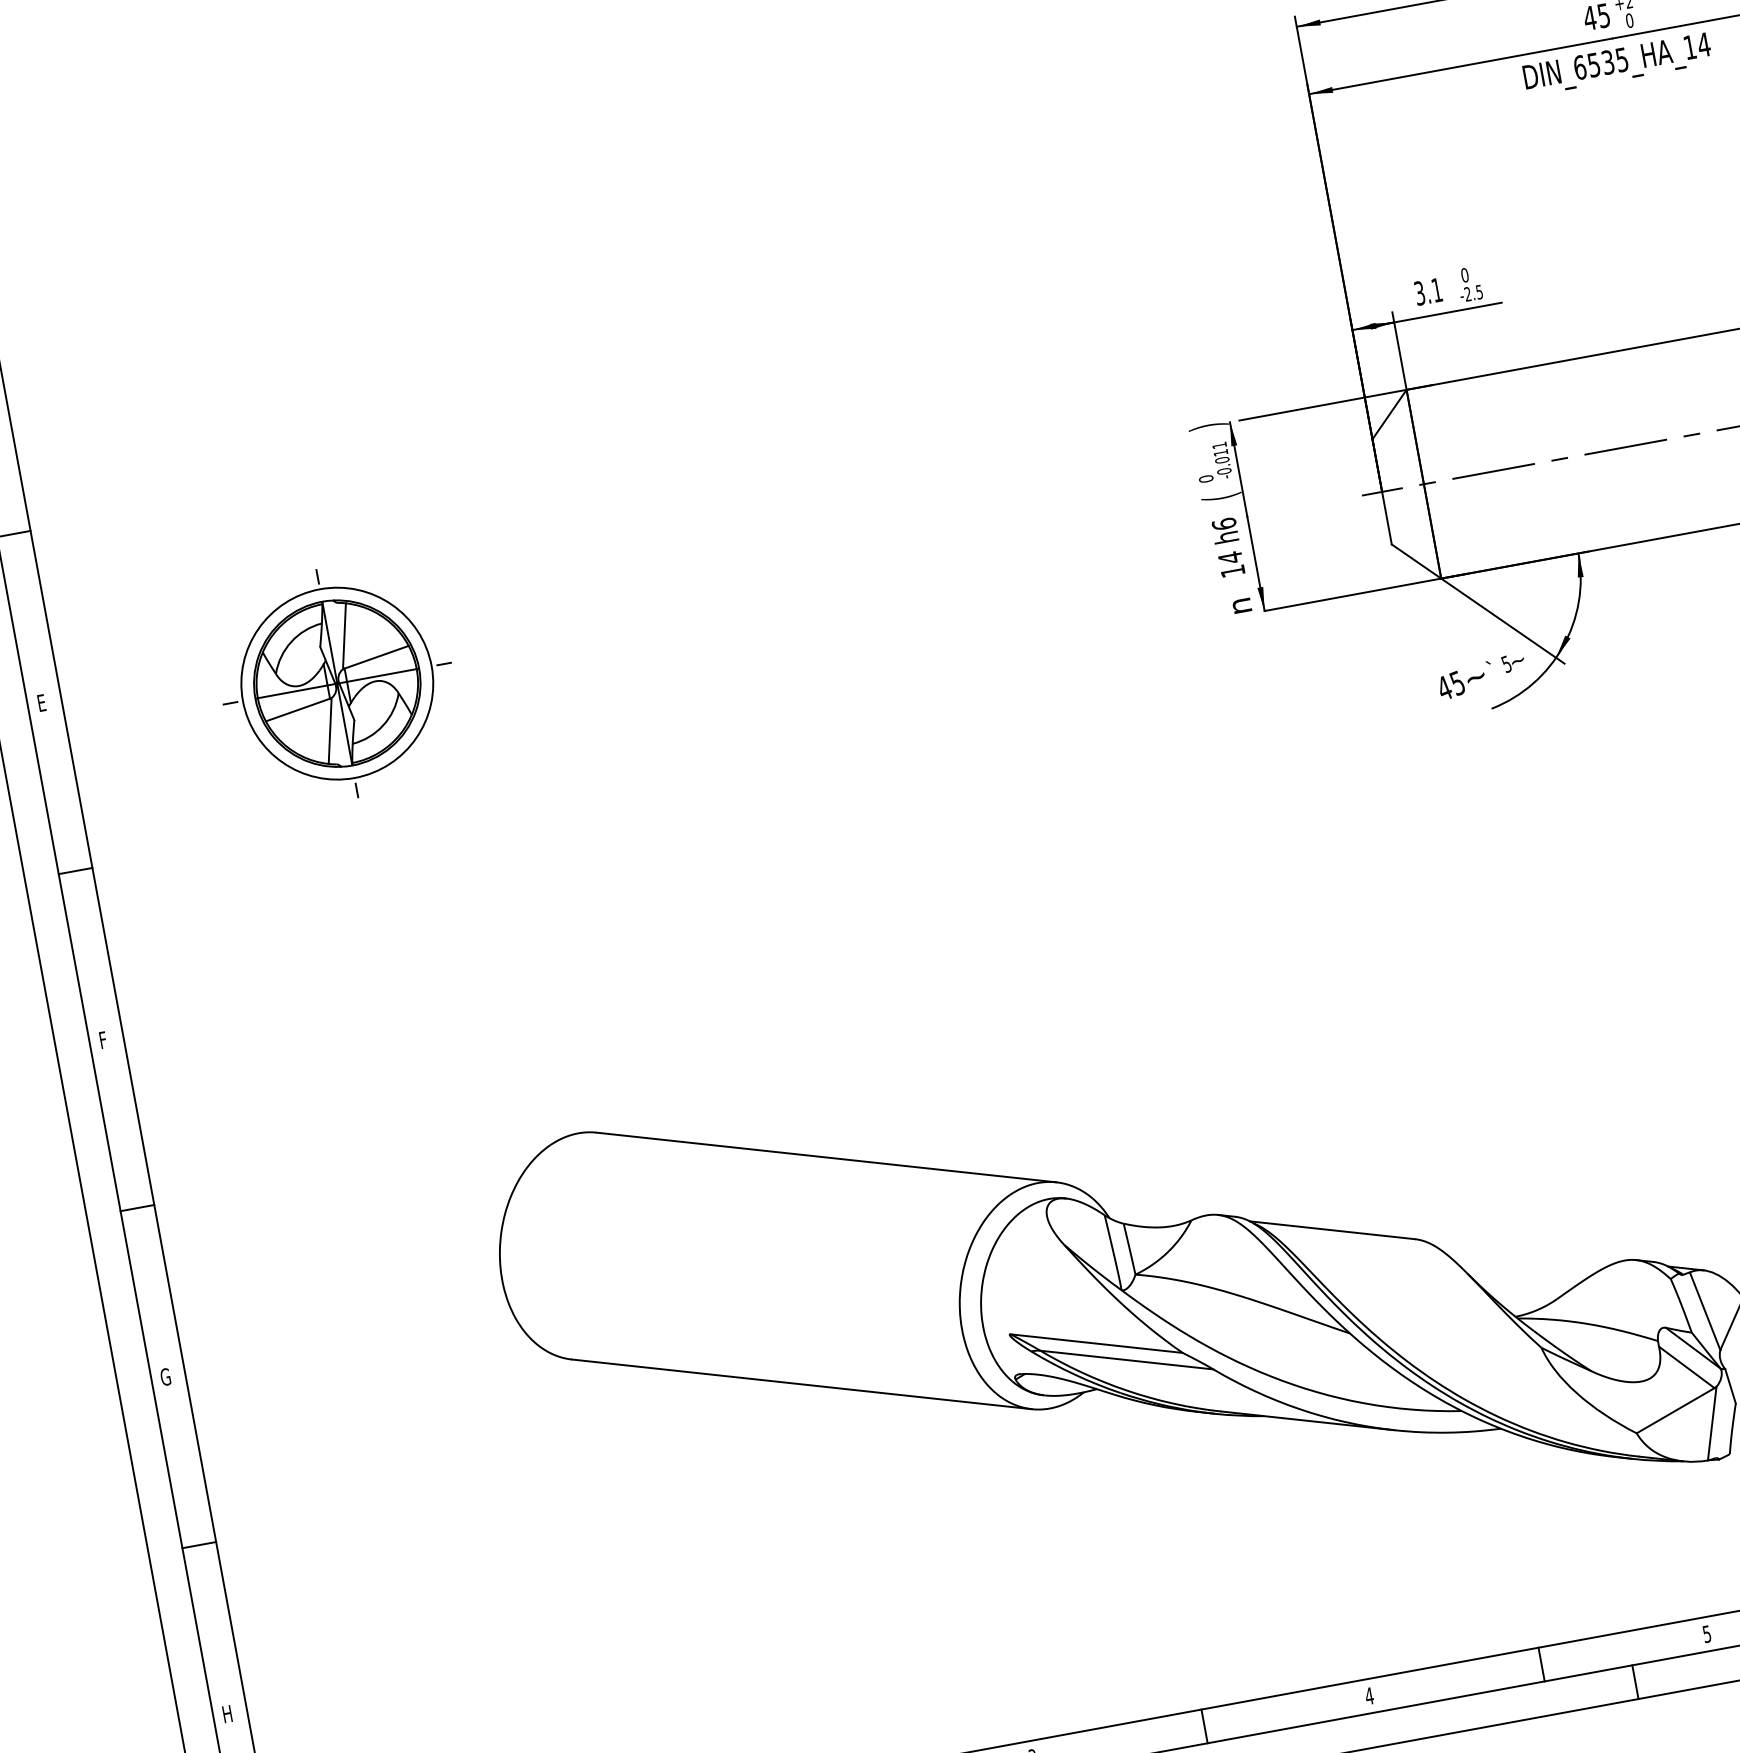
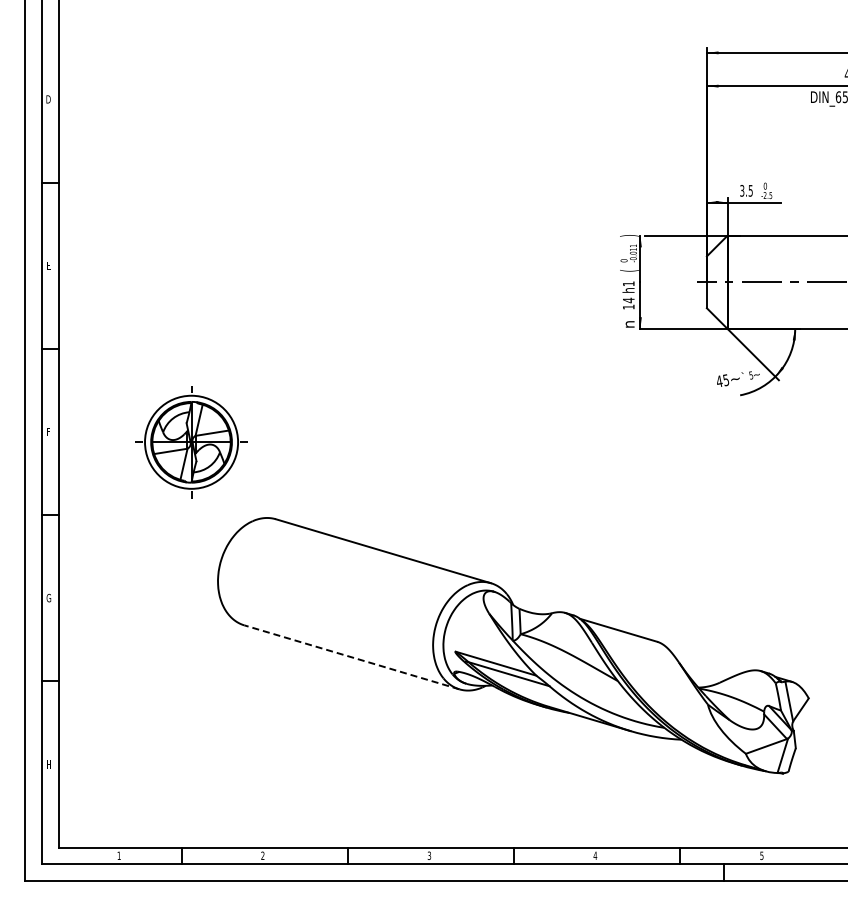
text: (1436, 289) -> (750, 190), 3.1 -> 3.5
text: (1223, 523) -> (628, 283), h6 -> h1
part: (337, 684) -> (191, 442), moved
line: (801, 1384) -> (351, 657), solid -> dashed

